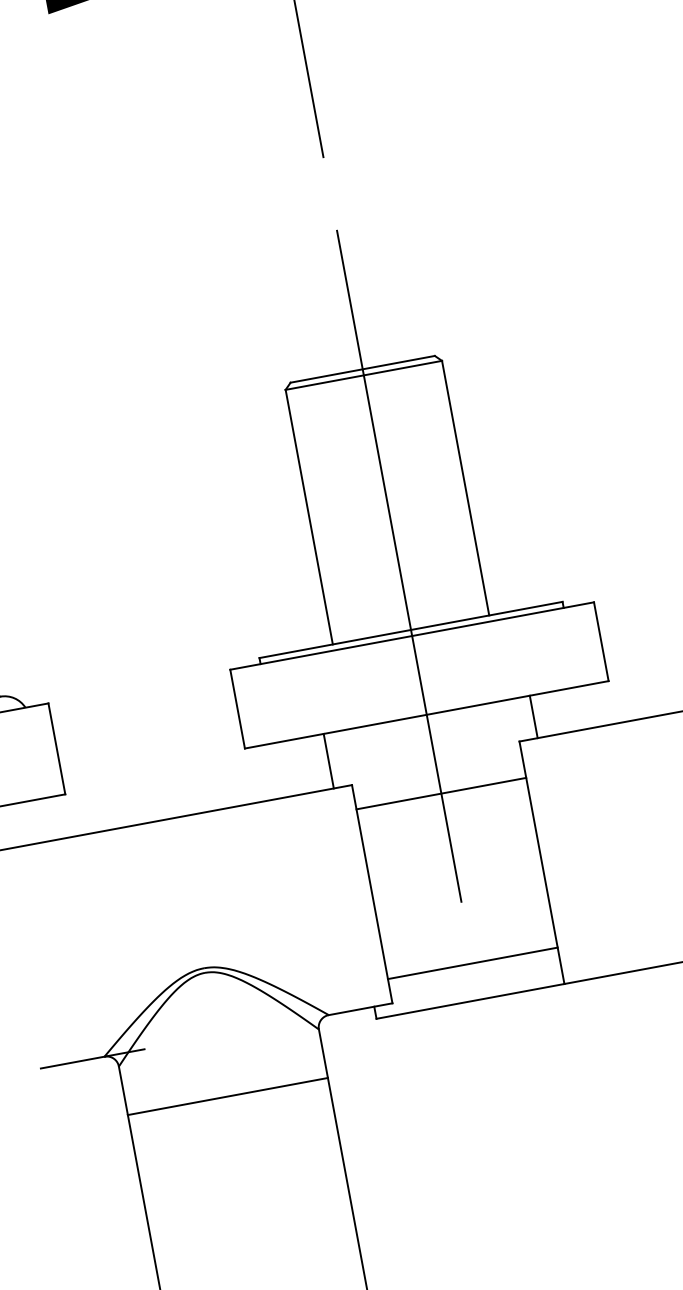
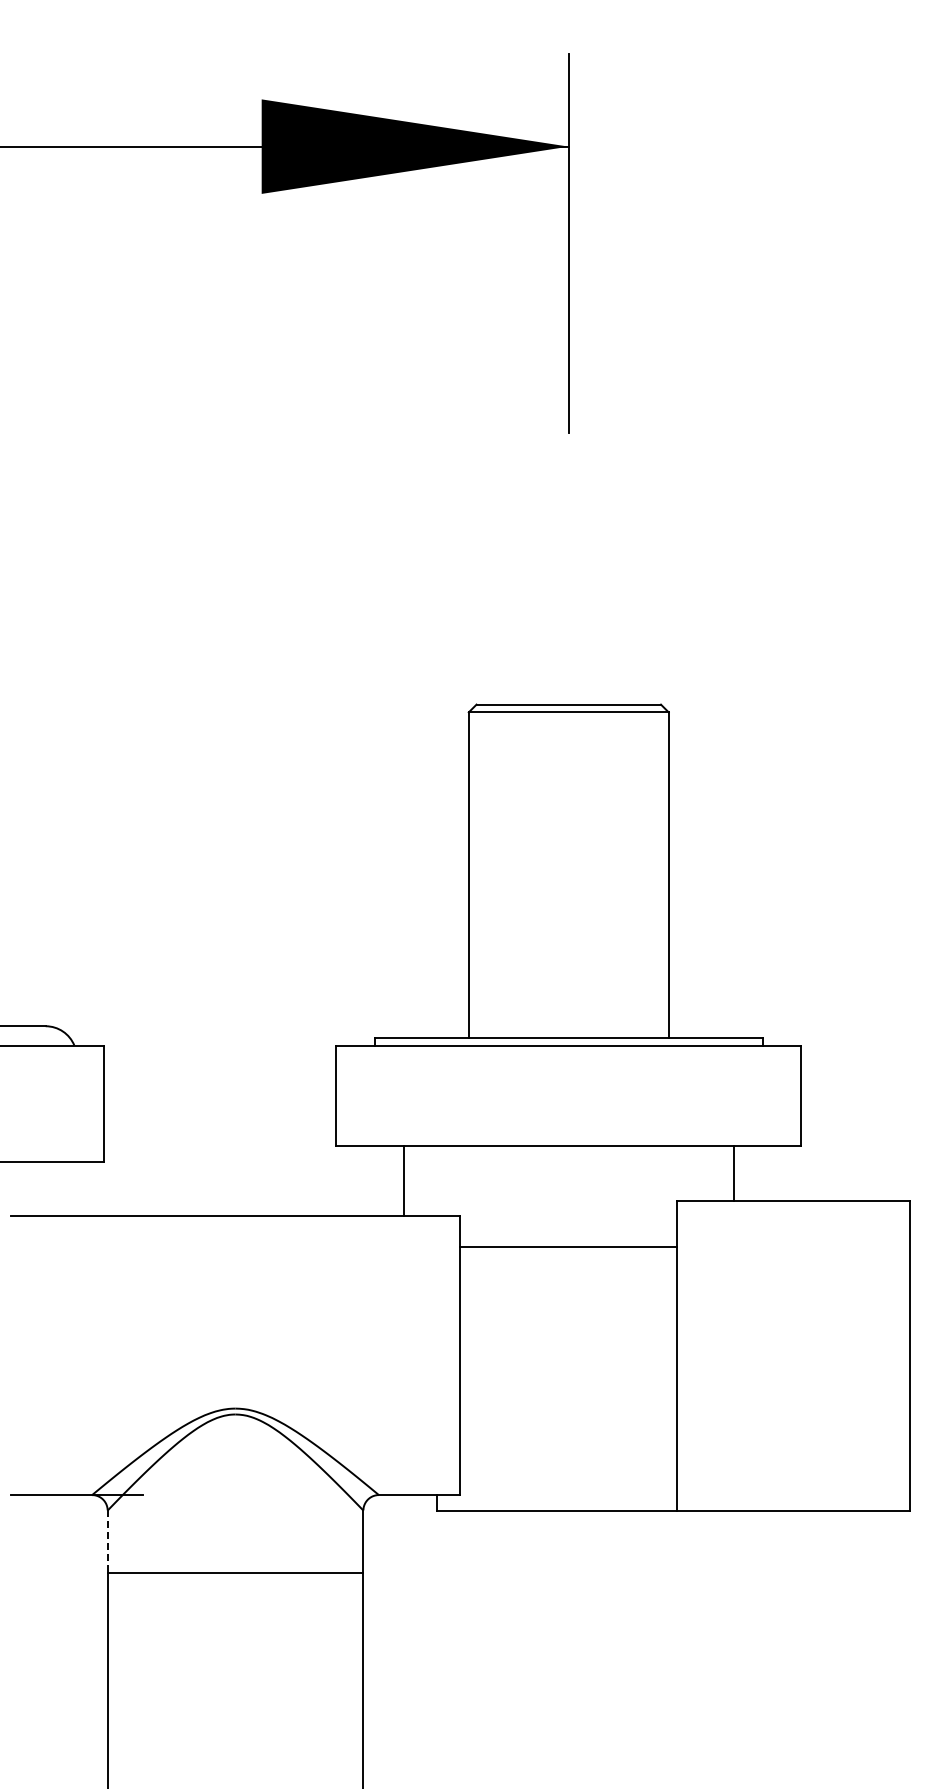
line: (399, 566) -> (568, 956), removed
line: (533, 716) -> (733, 1173), moved
line: (329, 761) -> (404, 1181), moved
line: (472, 963) -> (568, 1464), removed
line: (123, 1090) -> (107, 1541), solid -> dashed

